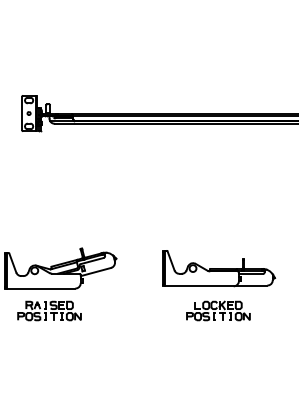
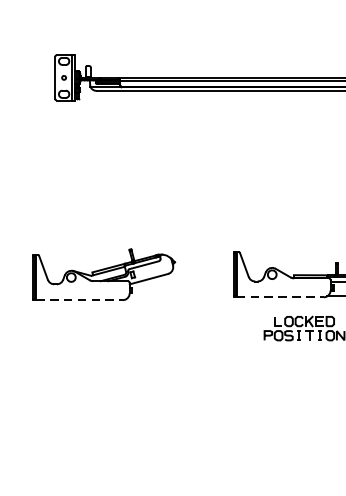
line: (199, 286) -> (280, 297), solid -> dashed
line: (41, 288) -> (79, 300), solid -> dashed
part: (49, 310) -> (90, 327), removed

